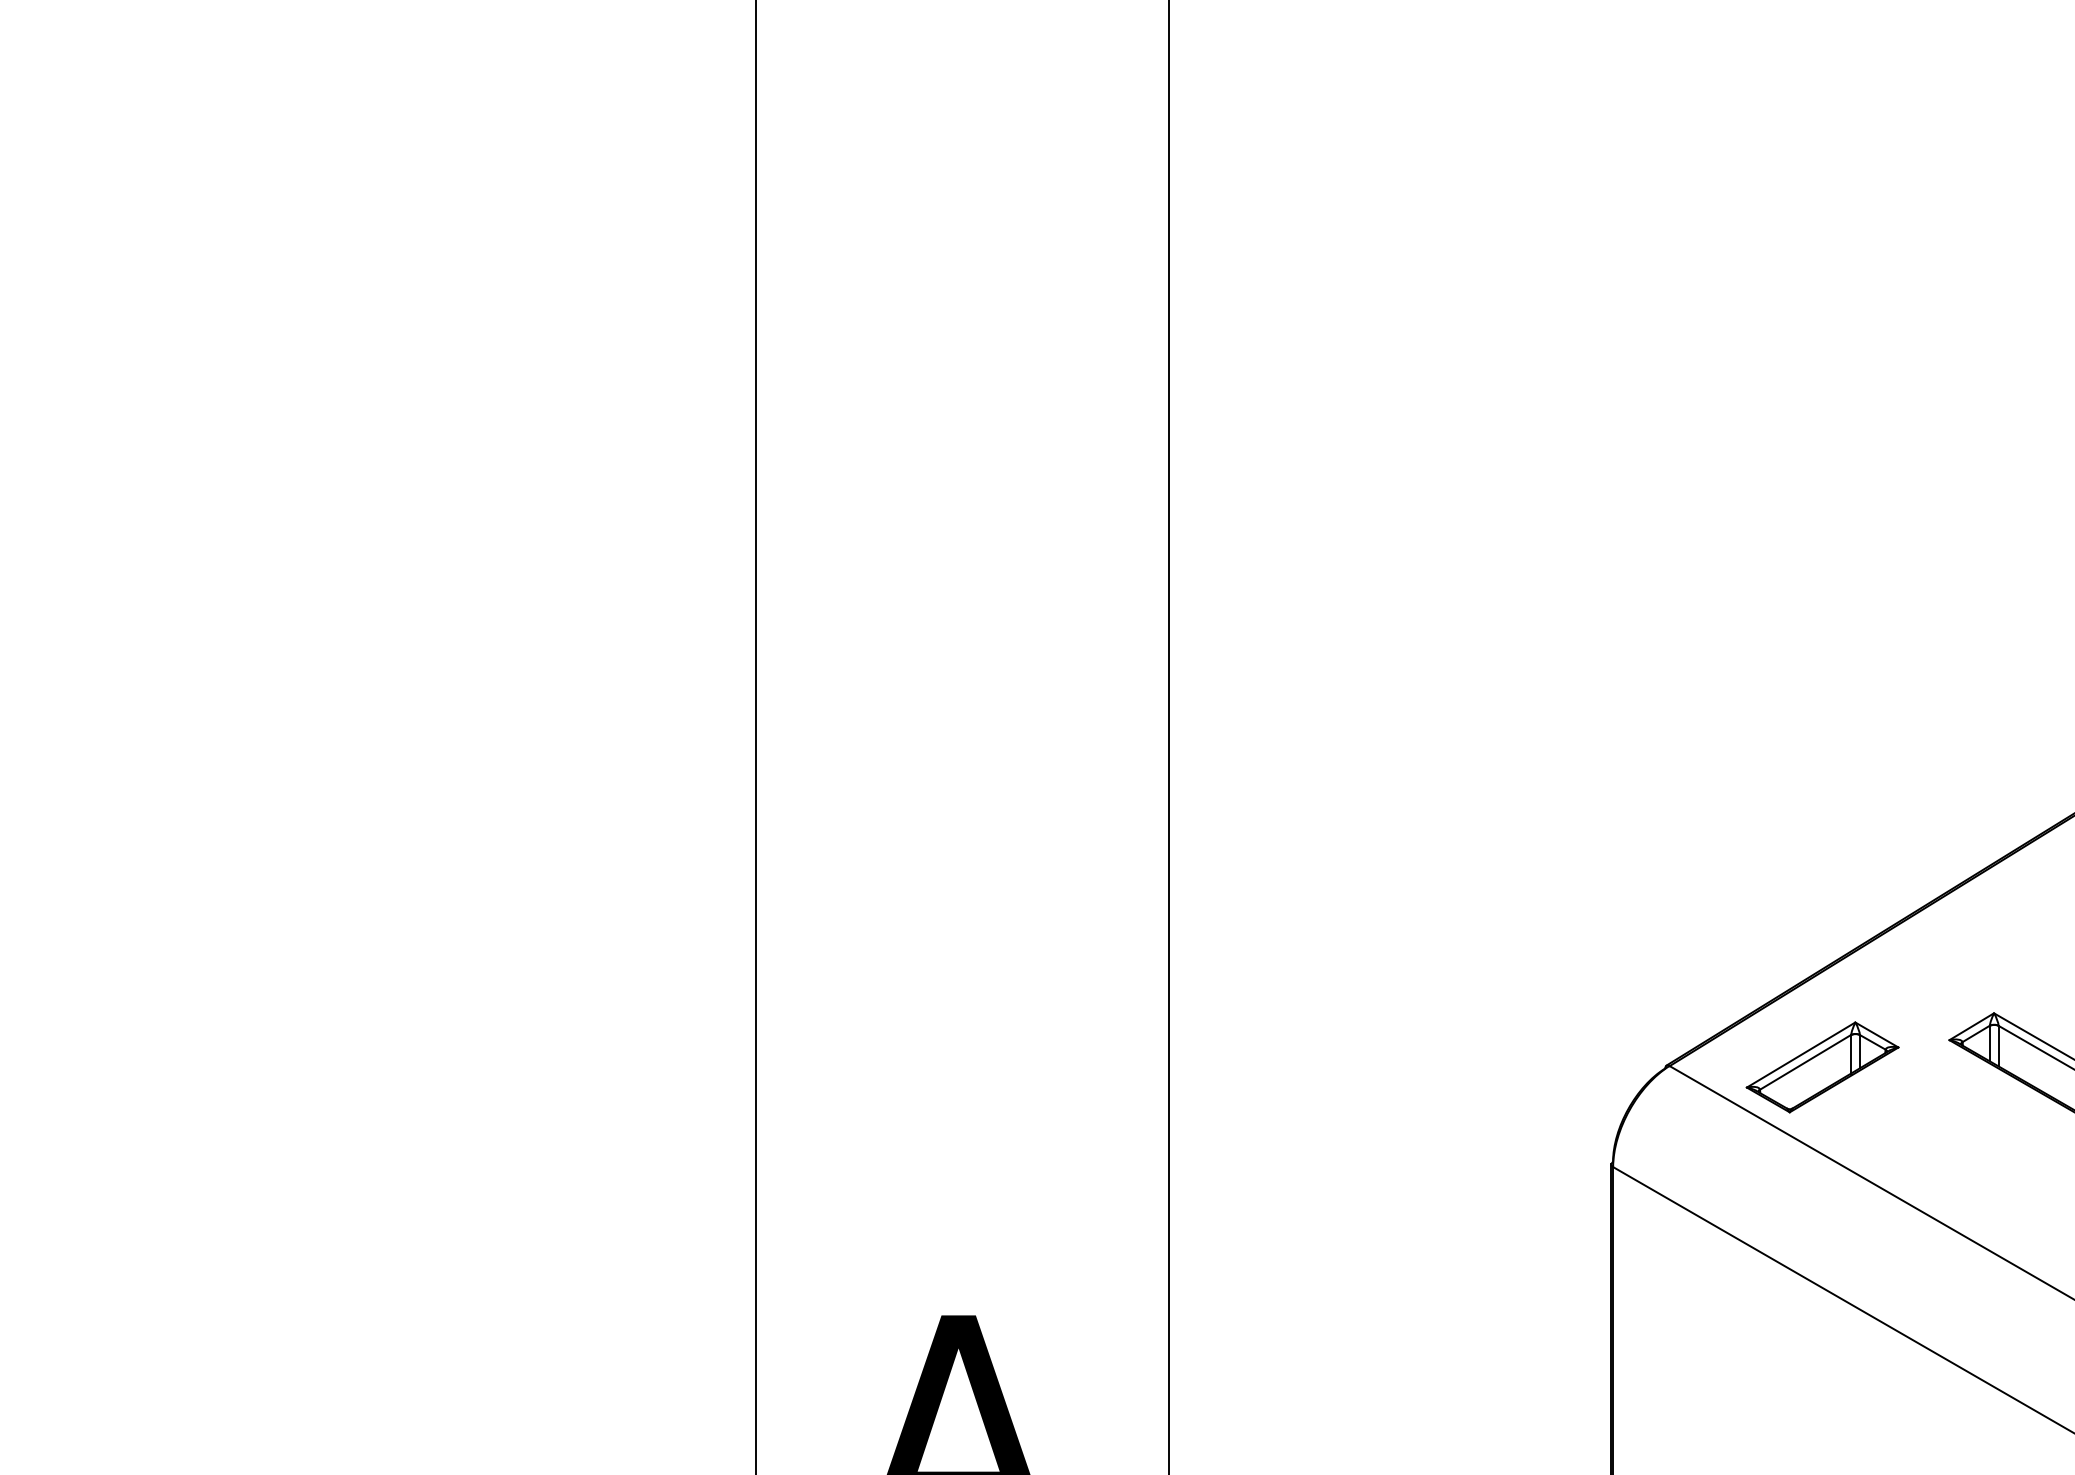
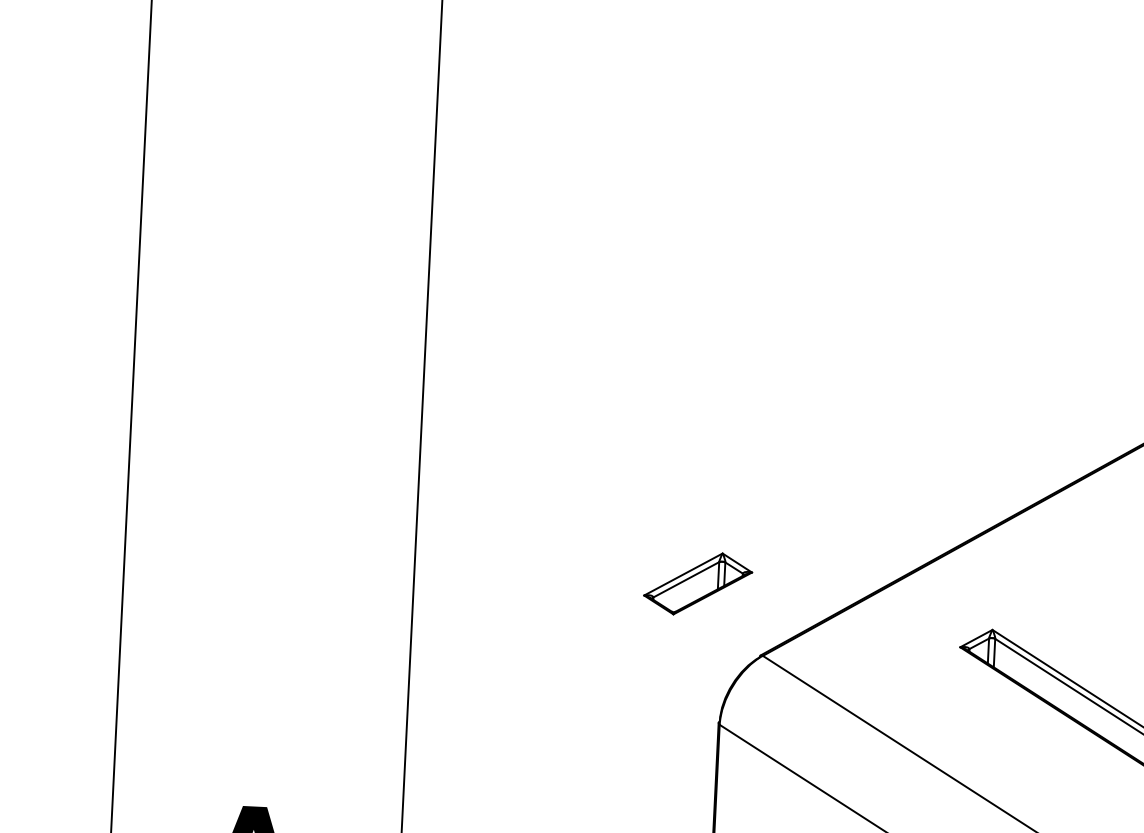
part: (1822, 1067) -> (698, 584), moved

